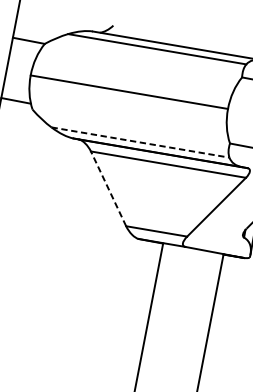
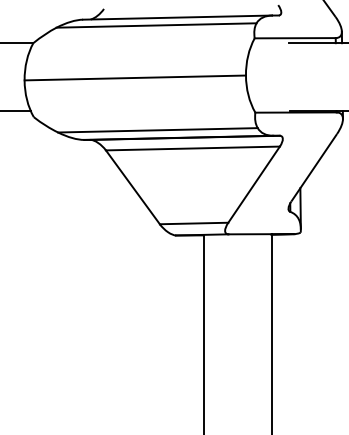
line: (140, 142) -> (157, 130), dashed -> solid
line: (108, 188) -> (132, 187), dashed -> solid

